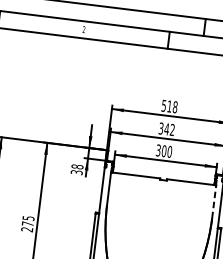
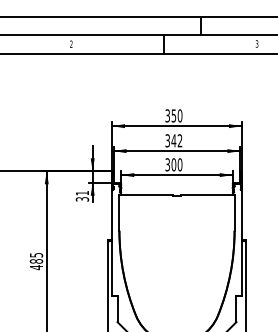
text: (169, 106) -> (173, 115), 518 -> 350
text: (77, 166) -> (82, 192), 38 -> 31
line: (214, 201) -> (234, 212), dashed -> solid
text: (27, 226) -> (36, 264), 275 -> 485

